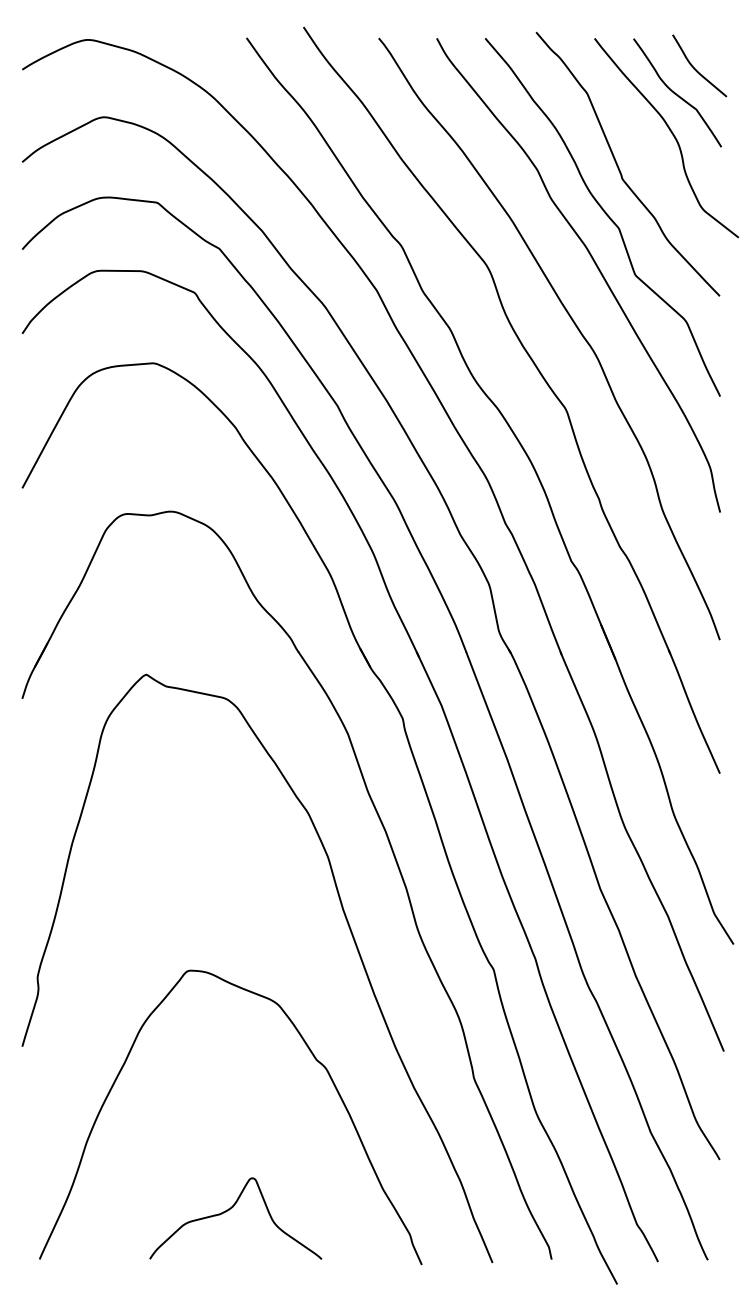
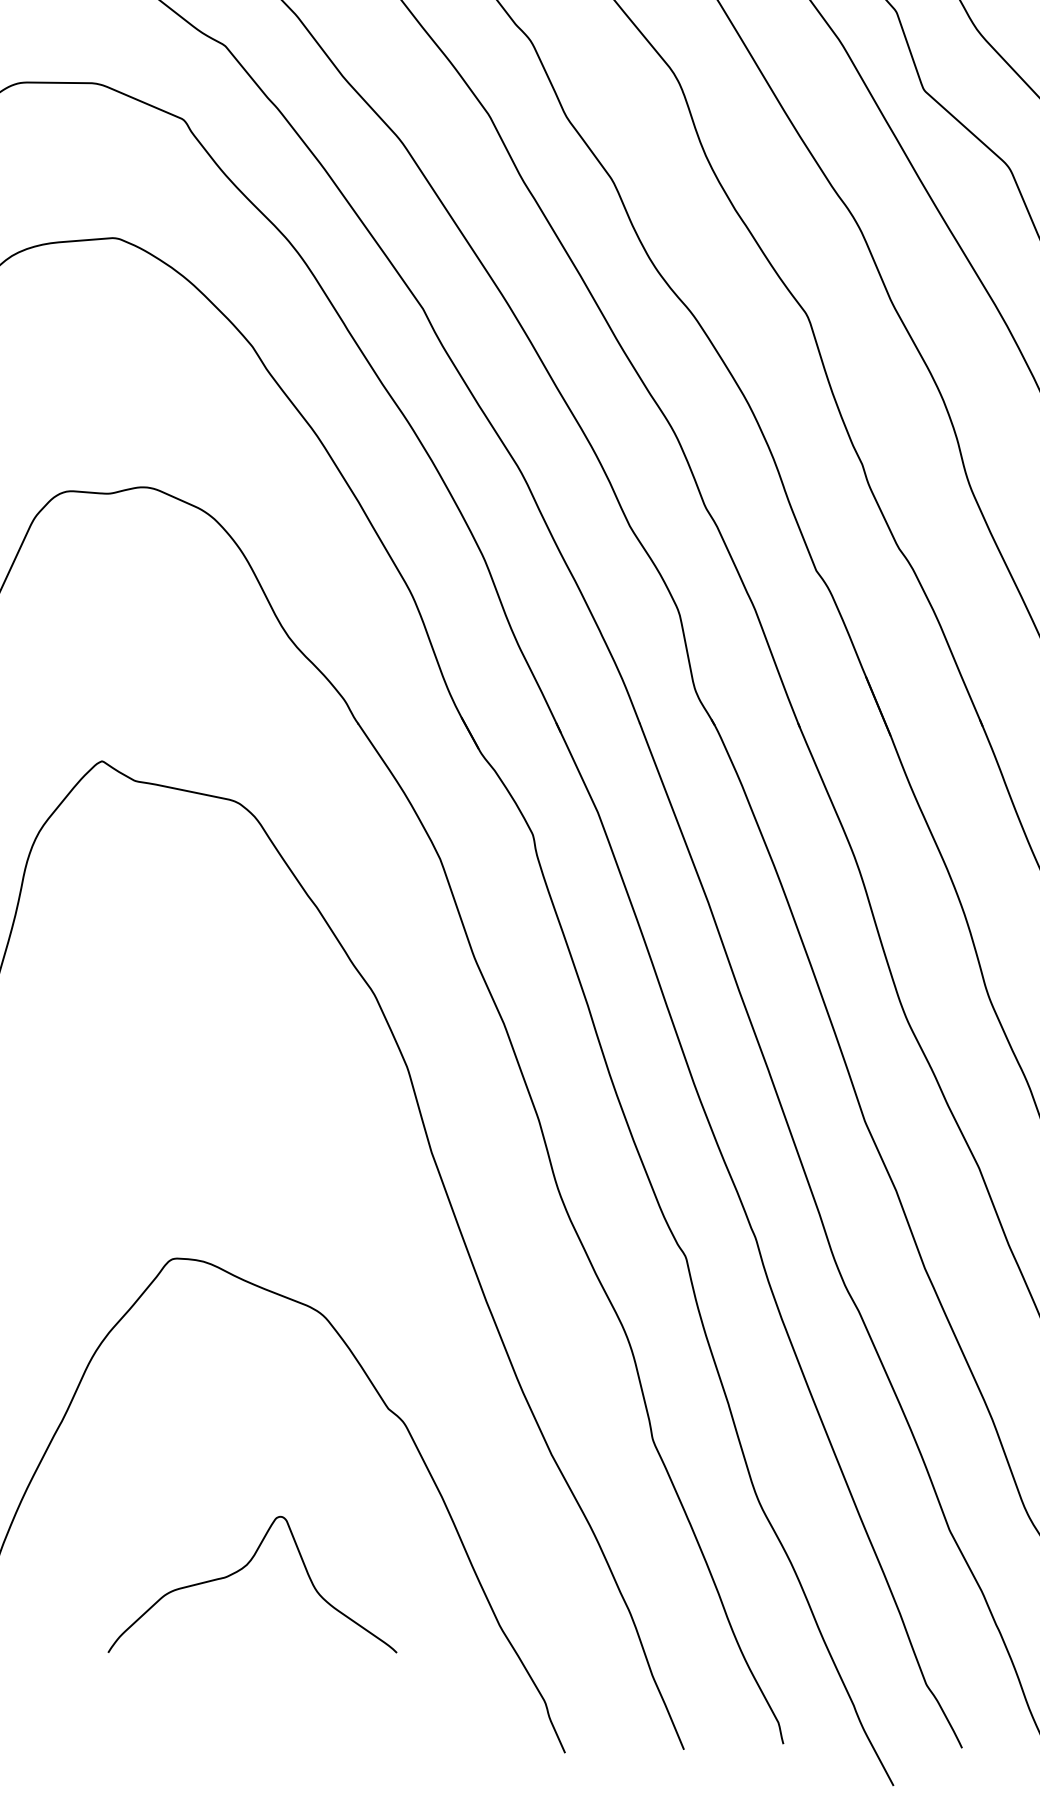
curve: (229, 1210) -> (241, 1570), moved

